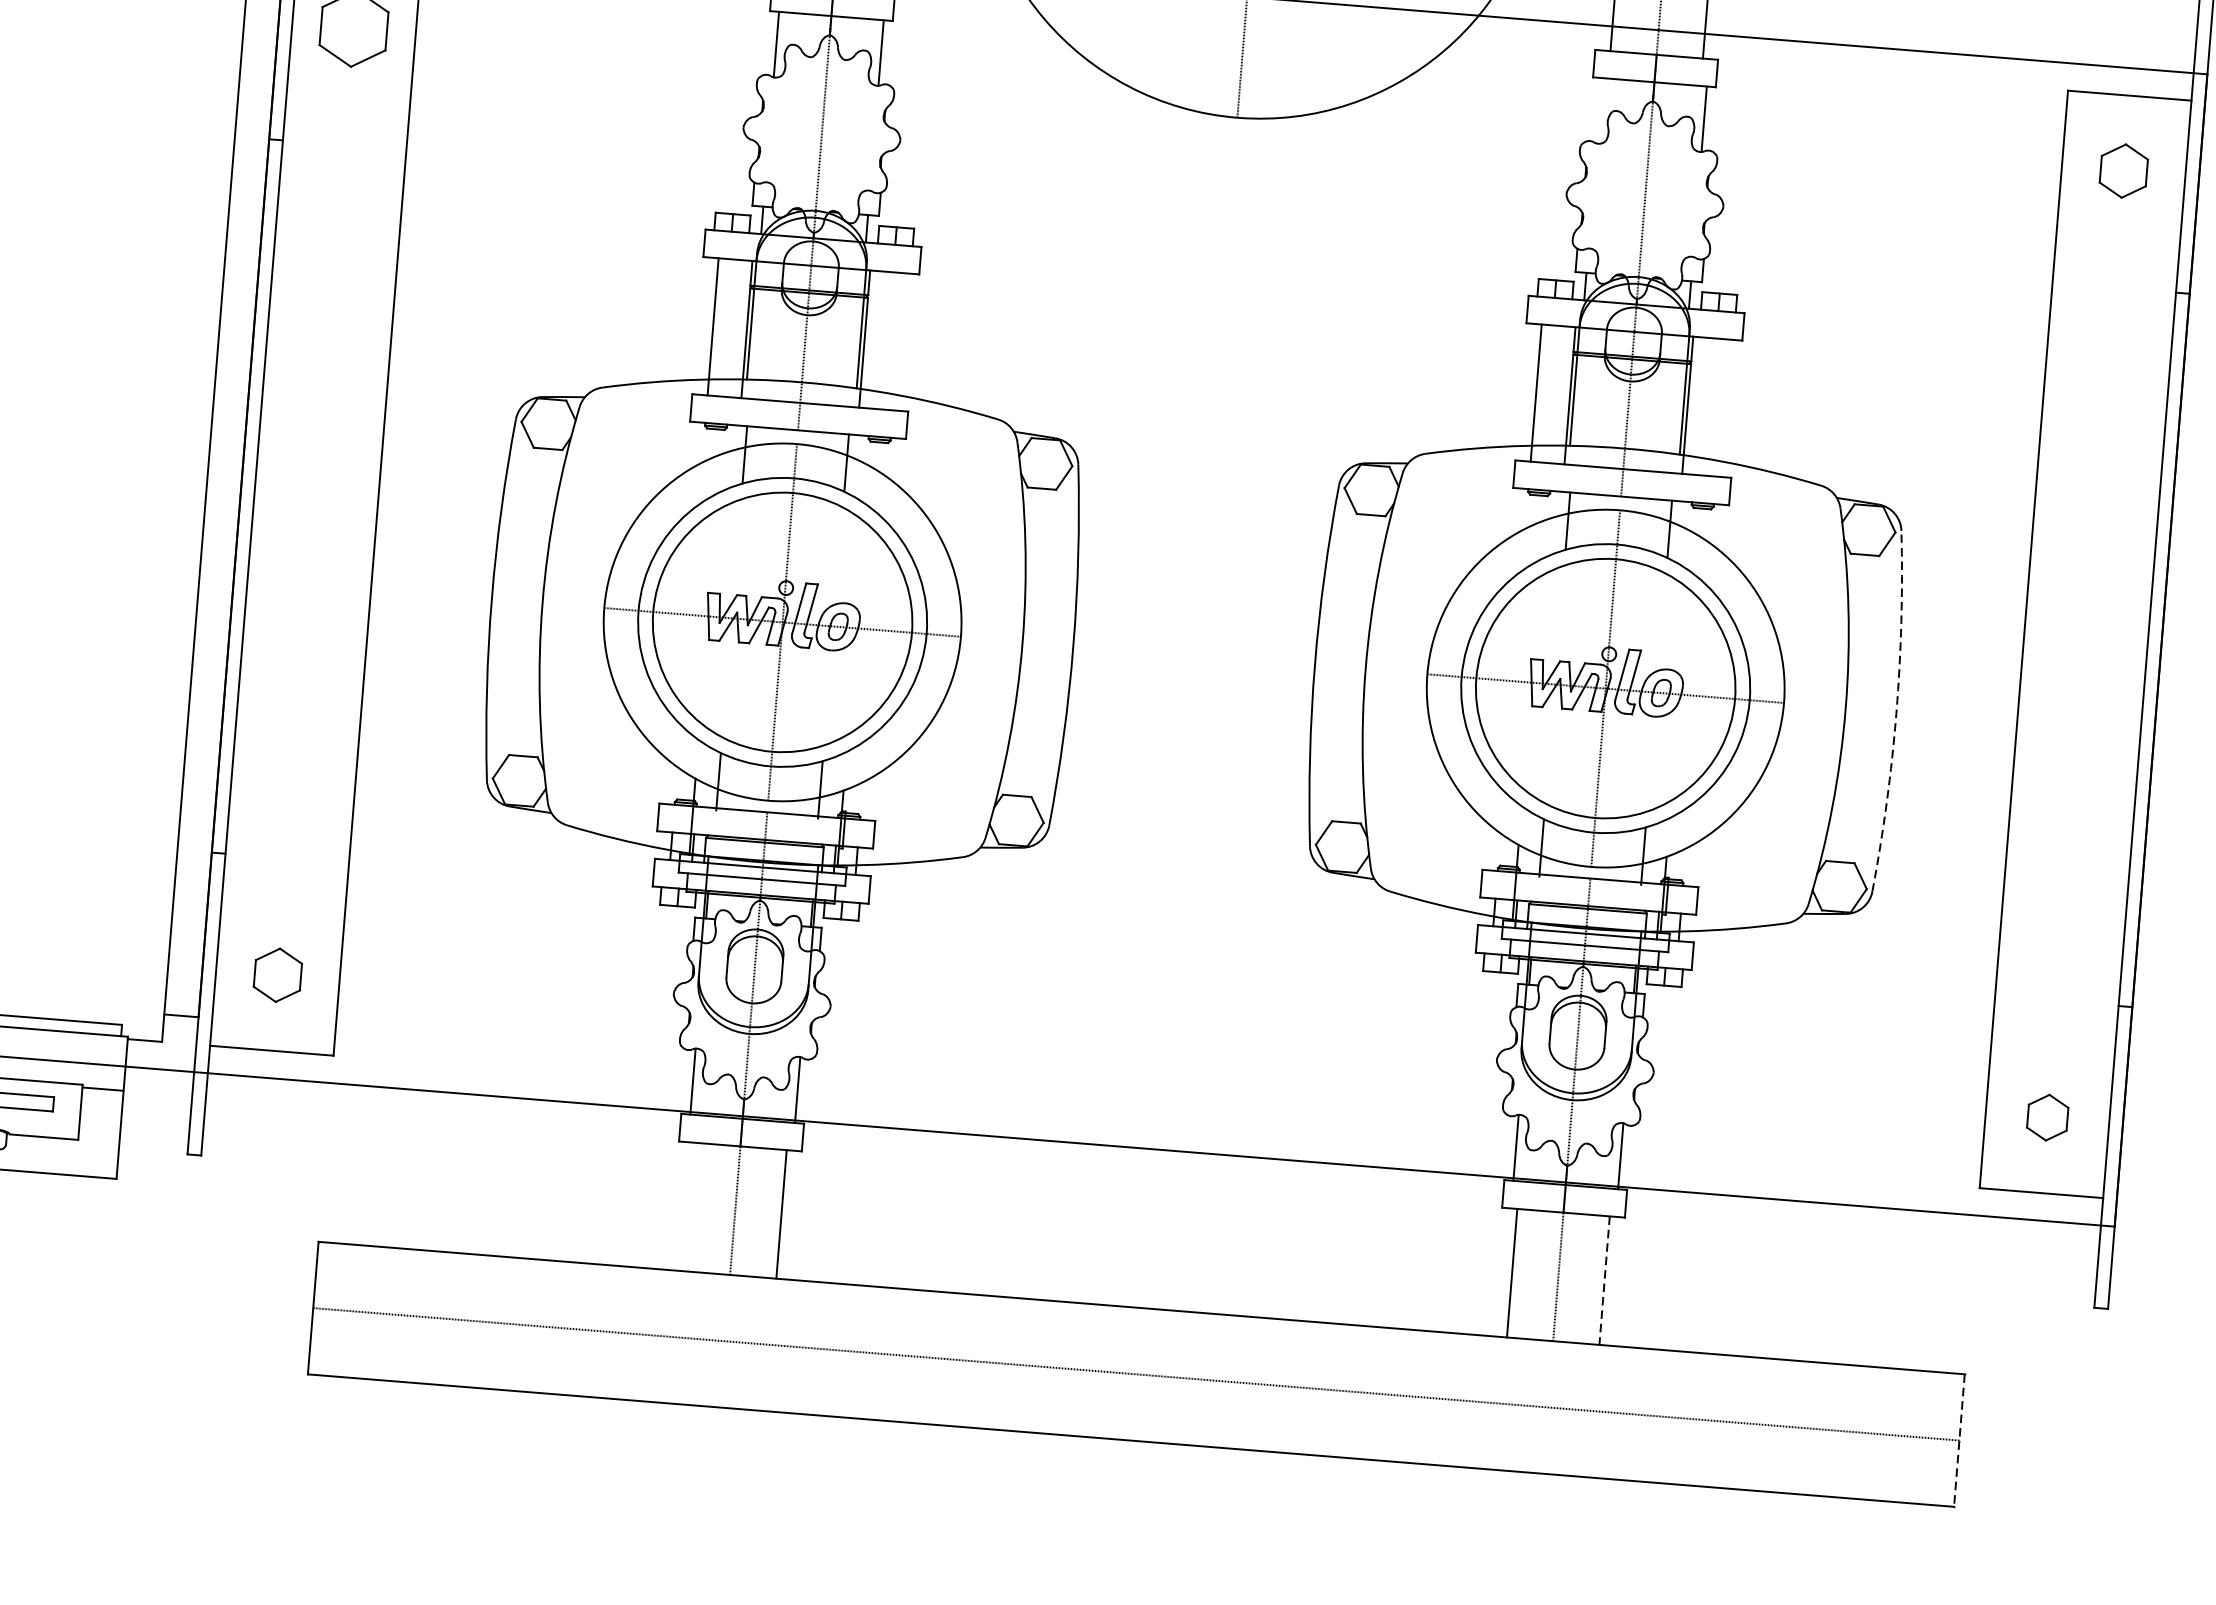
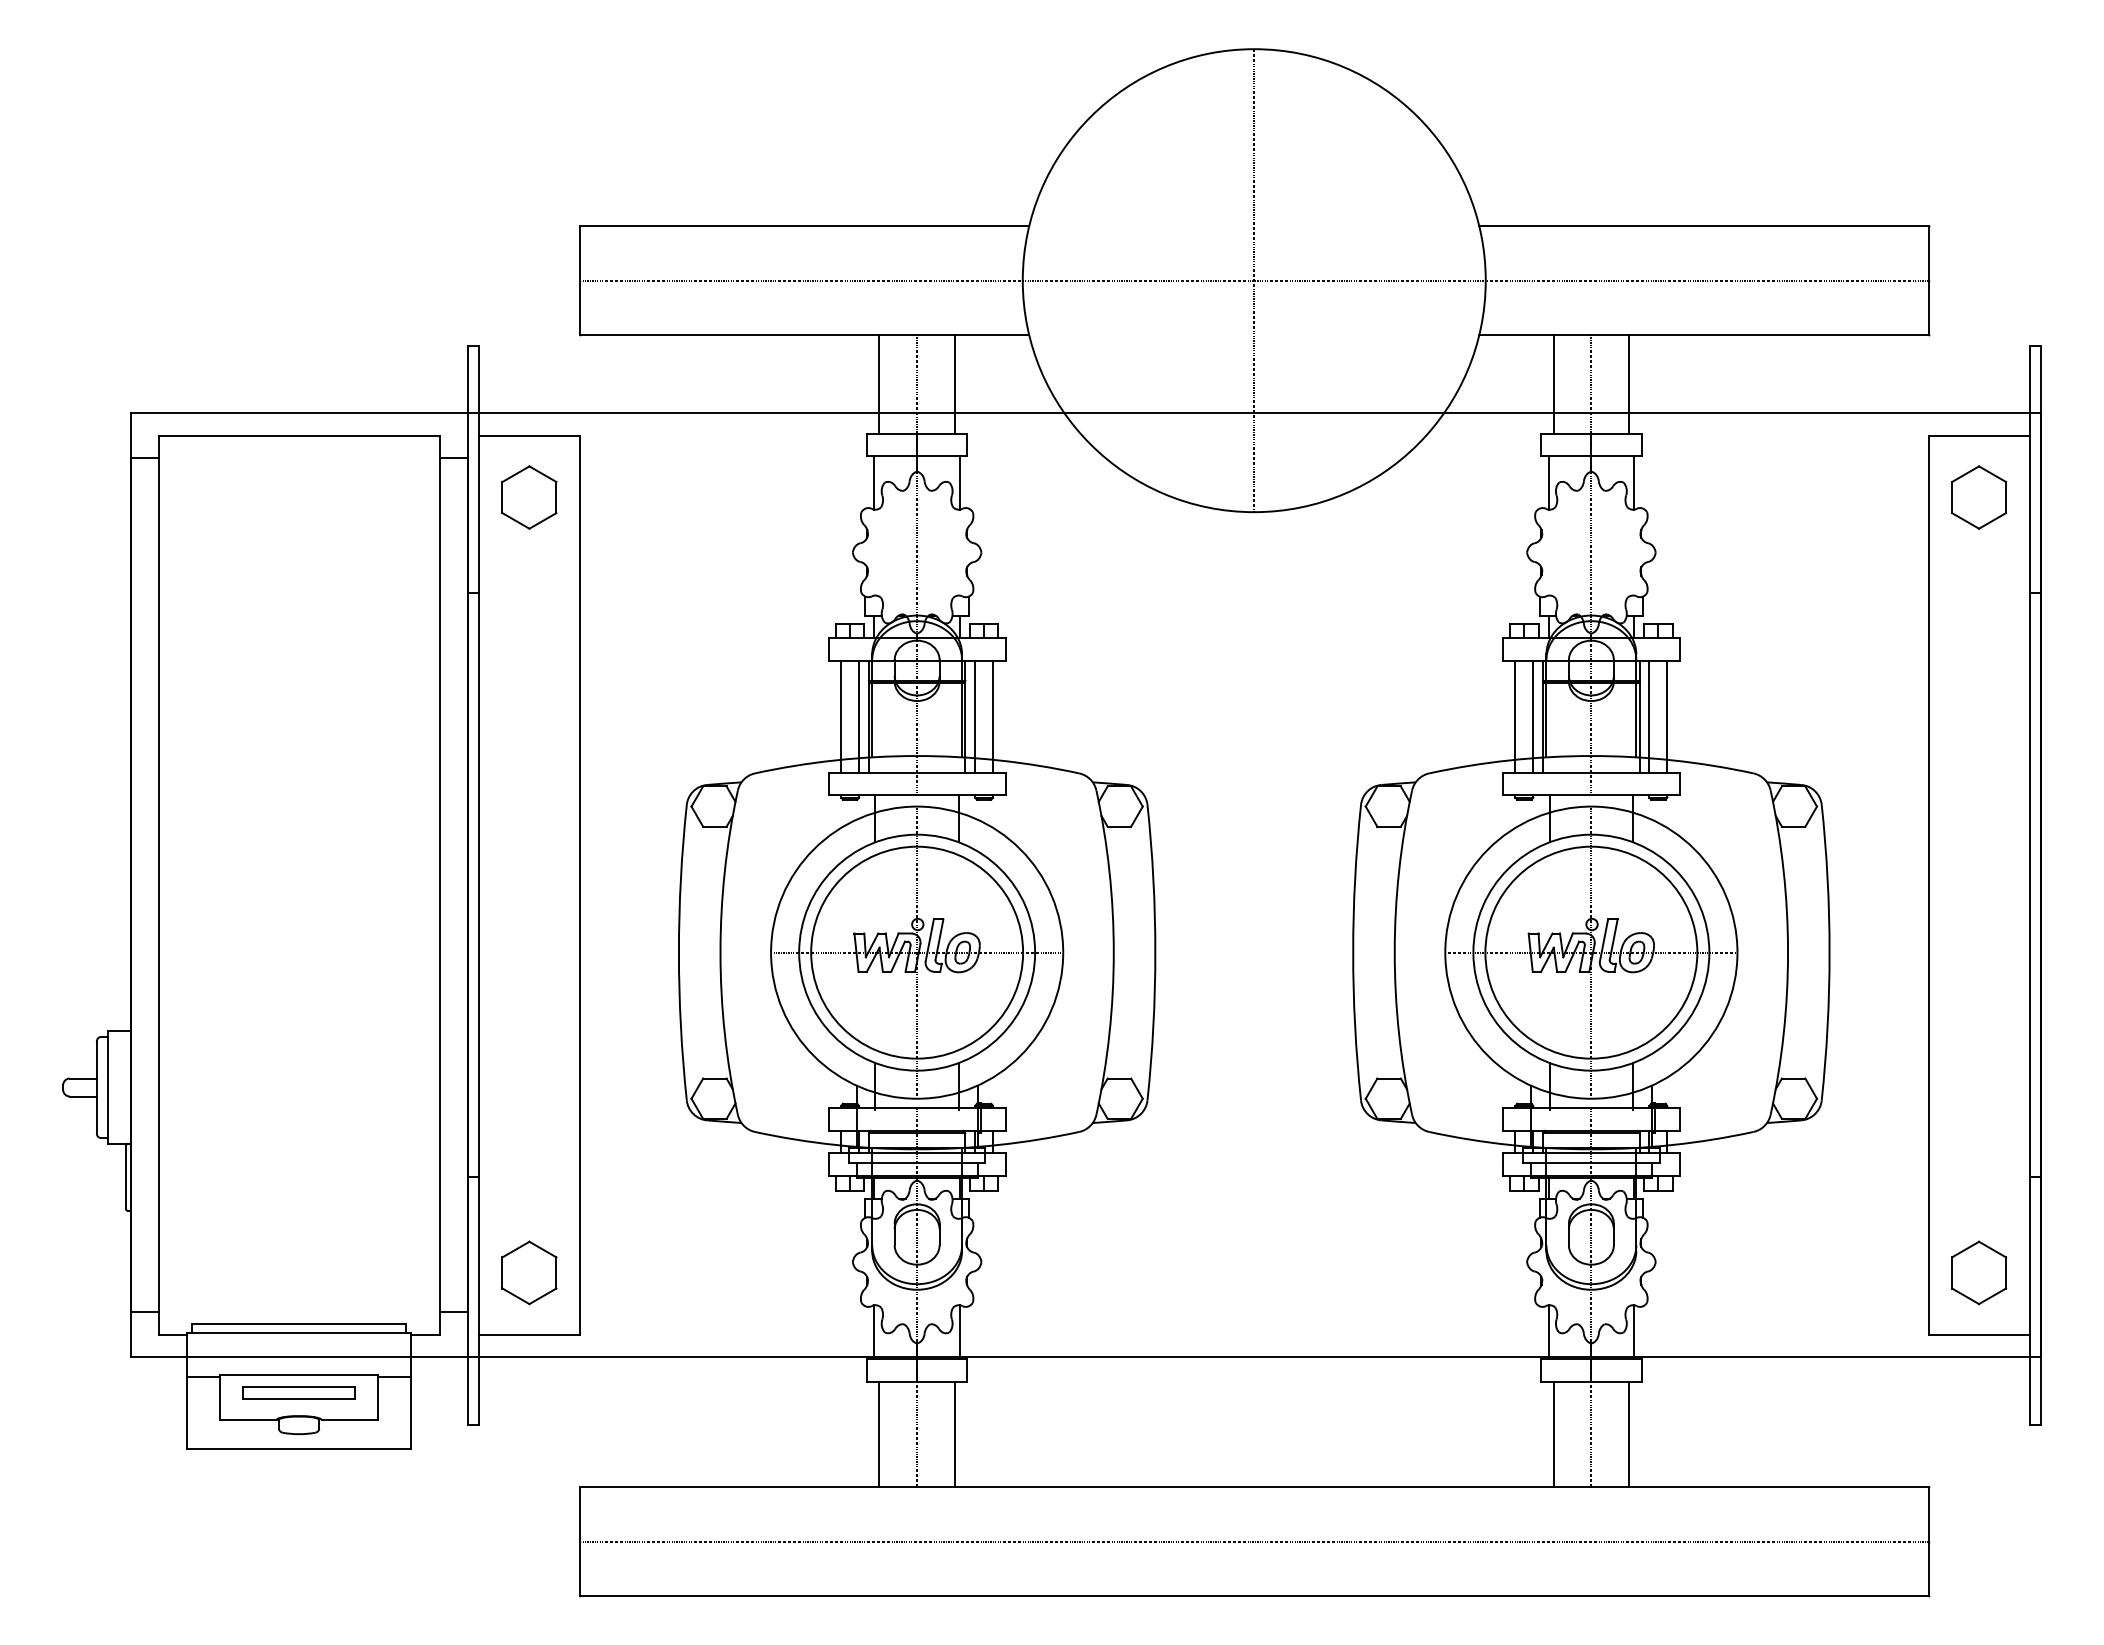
line: (1599, 110) -> (1548, 482), added
part: (2124, 171) -> (1979, 497), size x1.43
line: (735, 328) -> (859, 716), added
line: (877, 339) -> (975, 716), added
line: (899, 341) -> (993, 716), added
line: (1558, 394) -> (1533, 716), added
line: (1699, 406) -> (1649, 716), added
line: (1721, 407) -> (1667, 716), added
arc: (1896, 711) -> (1829, 952), dashed -> solid
part: (277, 974) -> (529, 1272), size x1.43
part: (2048, 1117) -> (1979, 1272), size x1.67
line: (689, 1206) -> (879, 1434), added
line: (1604, 1280) -> (1629, 1434), dashed -> solid
line: (1959, 1441) -> (1928, 1542), dashed -> solid

